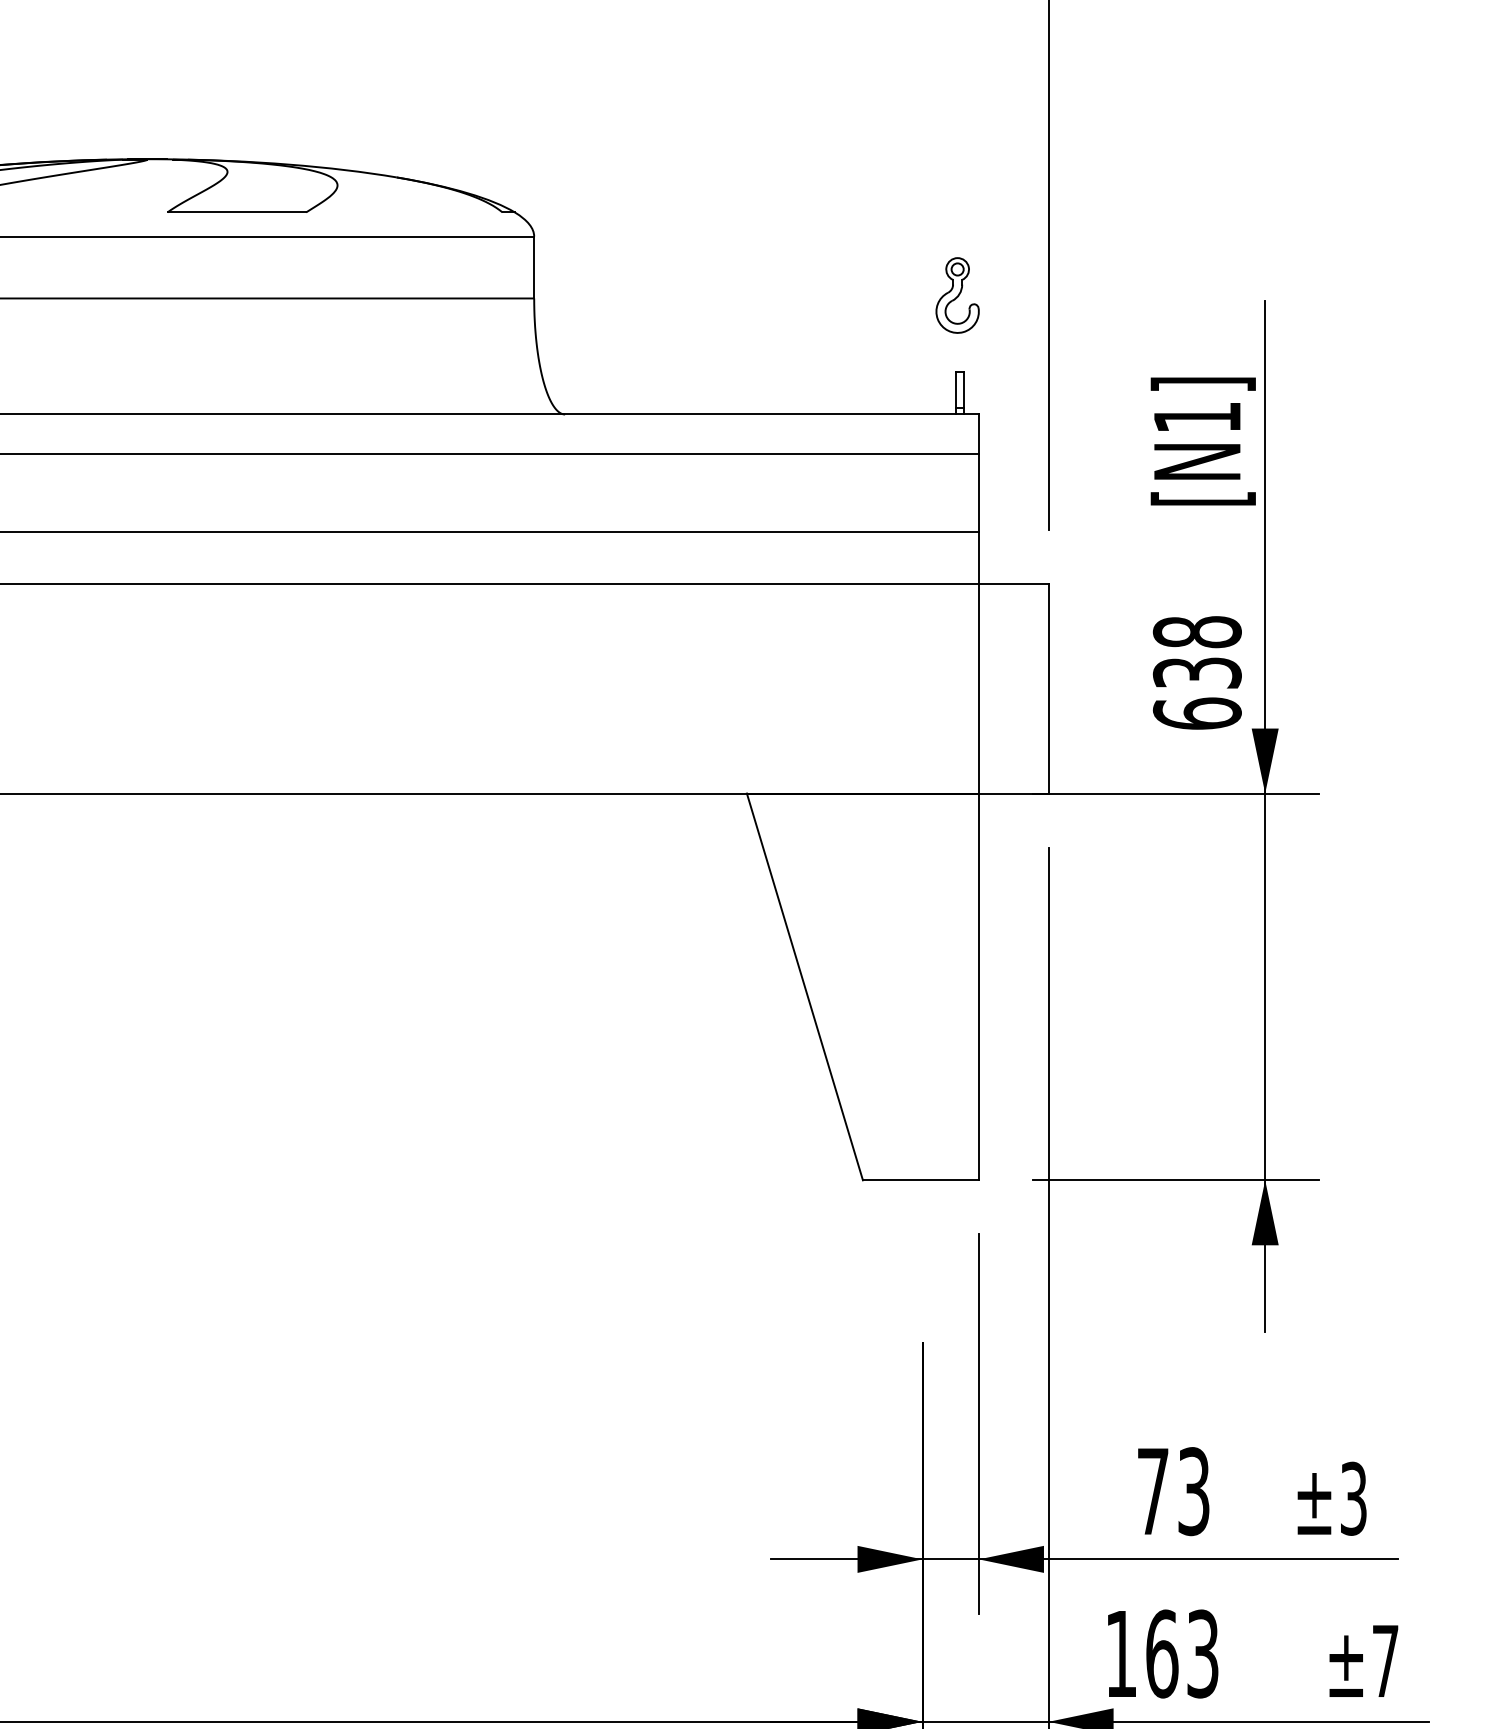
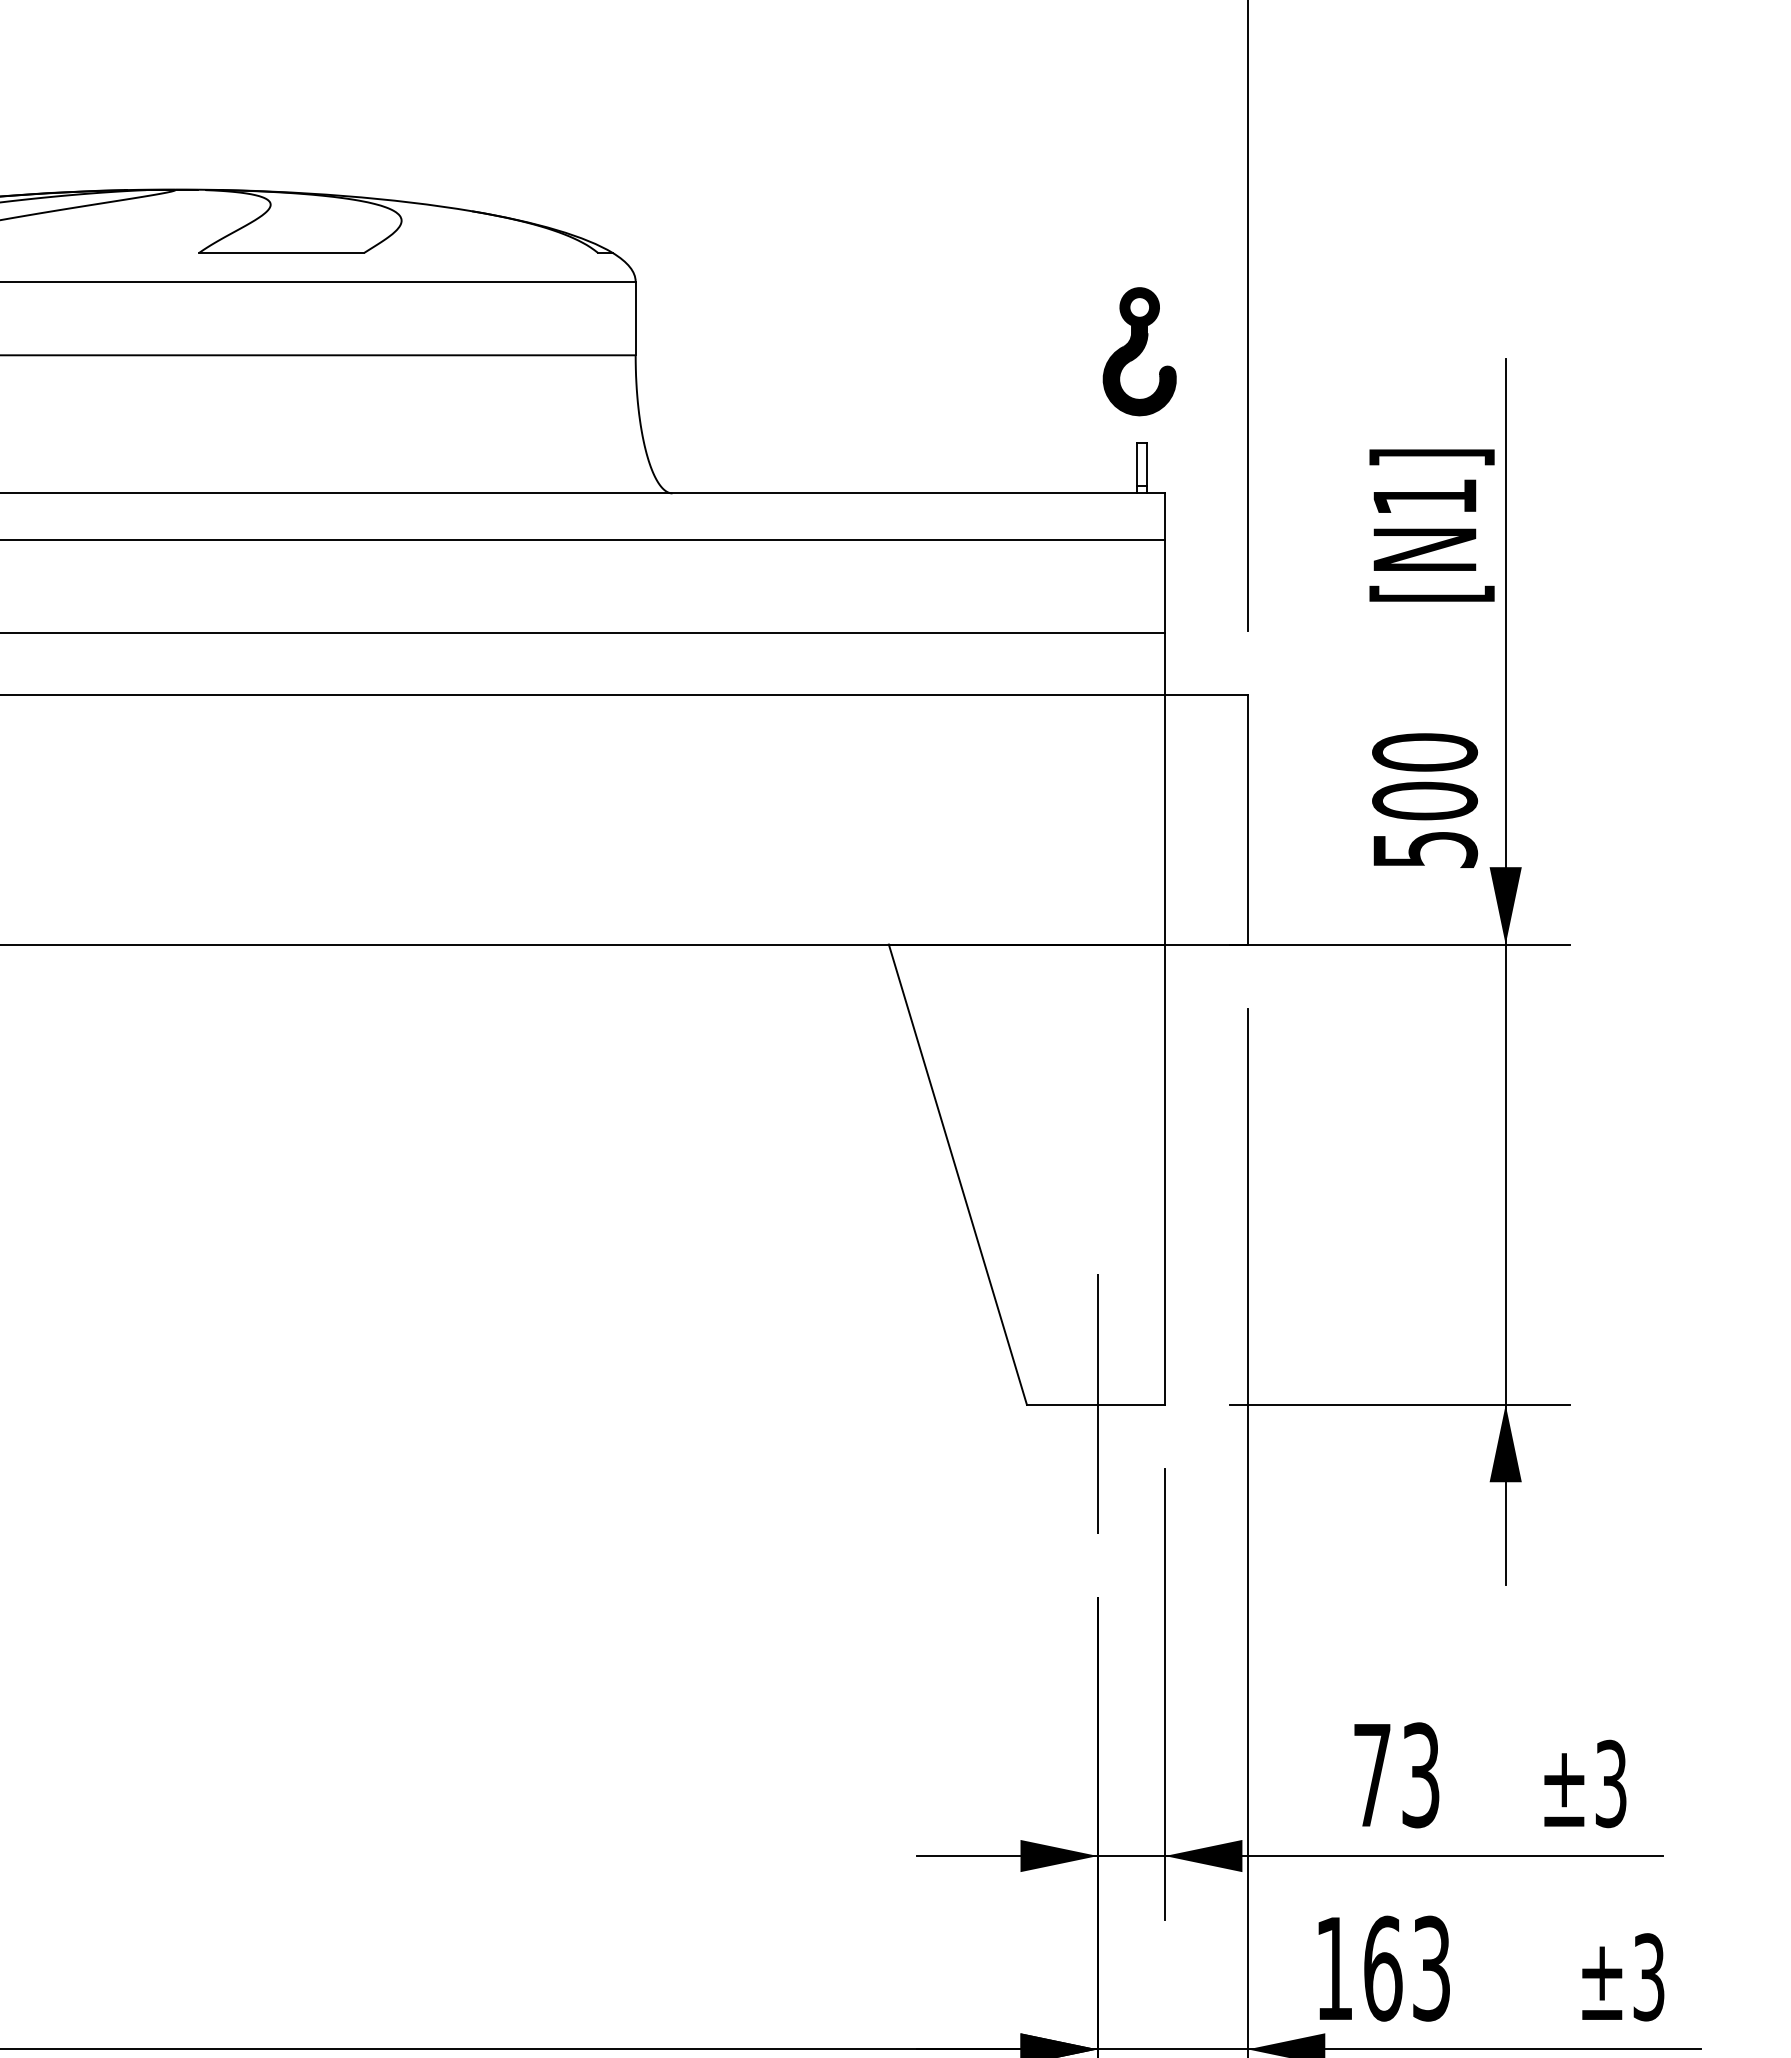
part: (957, 295) -> (1139, 351), size x1.43
text: (1197, 672) -> (1425, 800), 638 -> 500
line: (922, 1179) -> (1097, 1403), added
text: (1385, 1661) -> (1648, 1977), ±7 -> ±3

